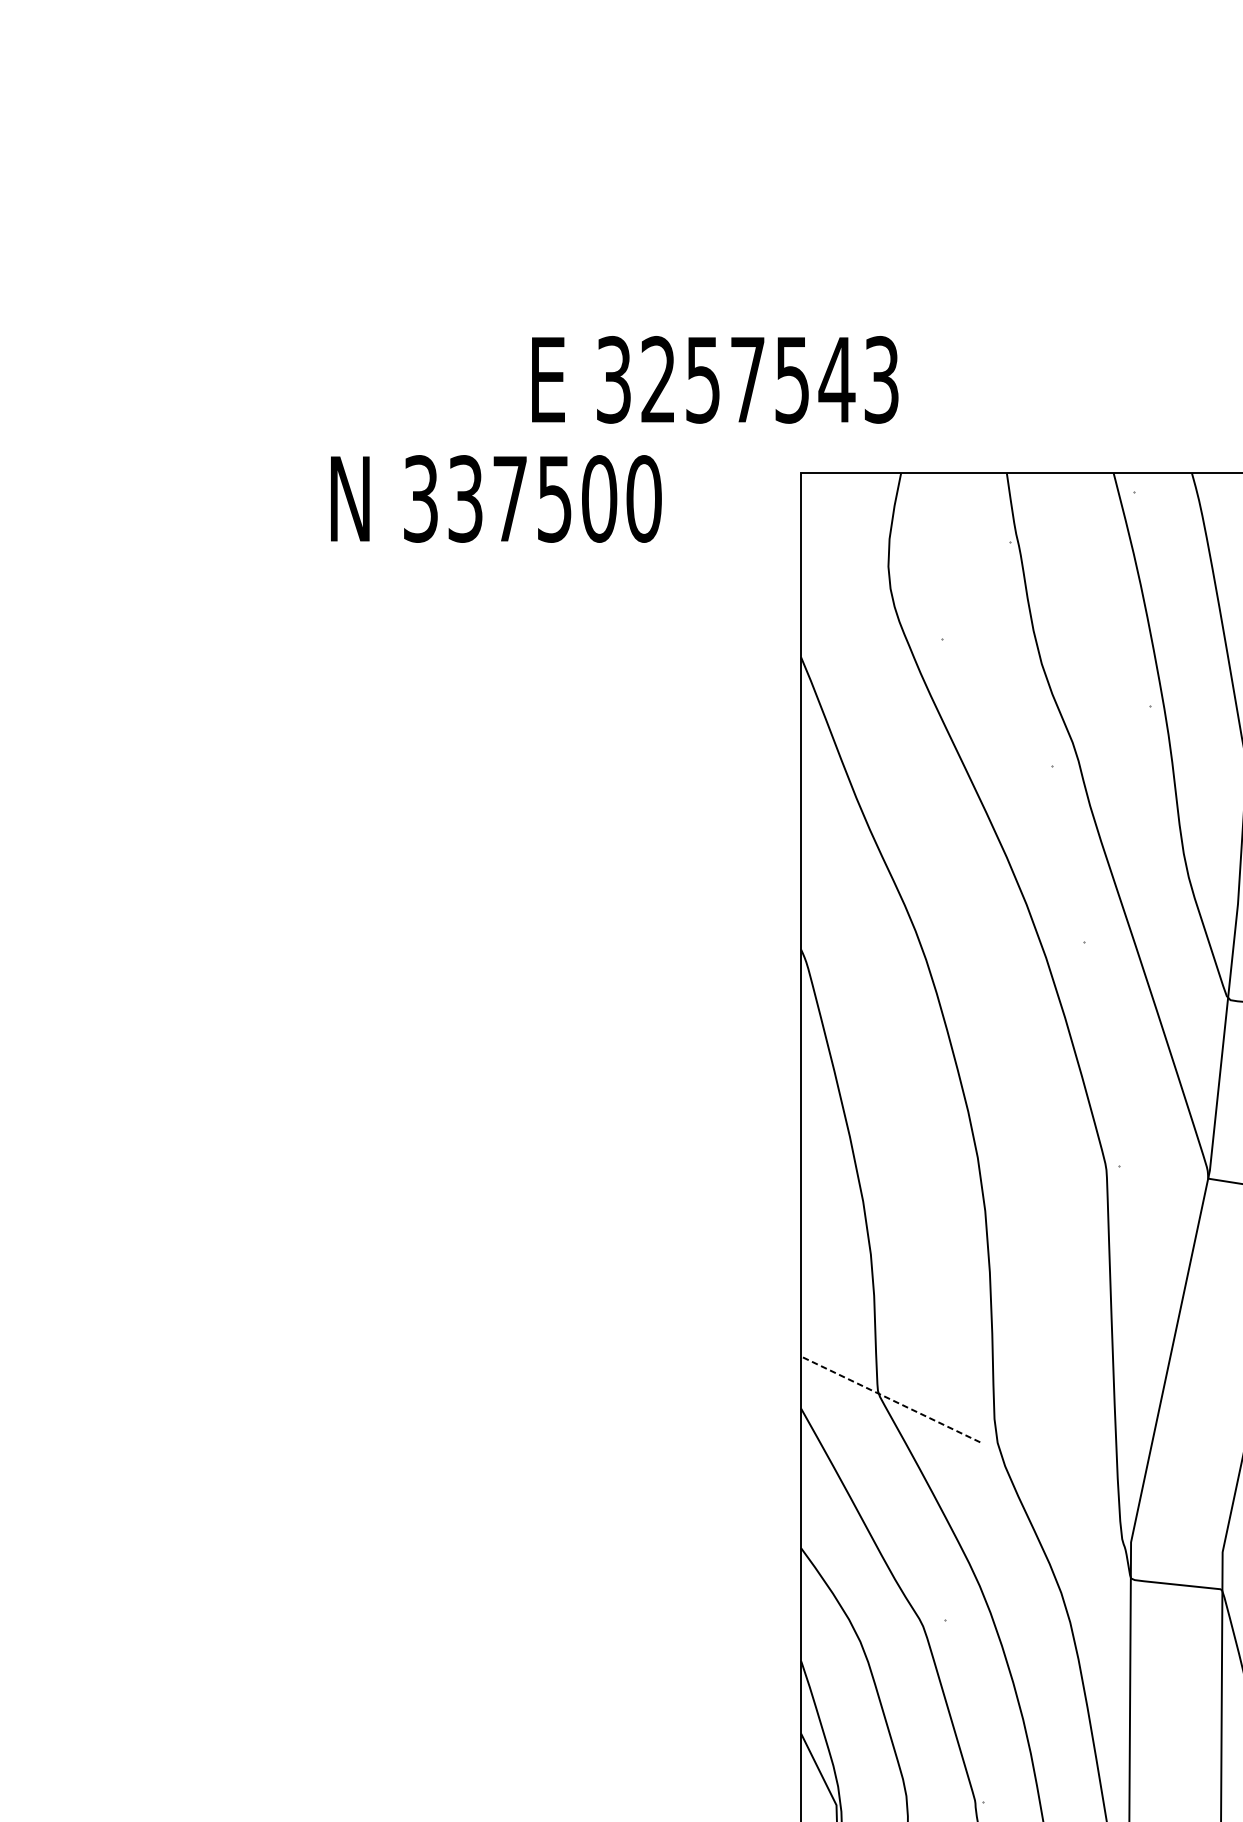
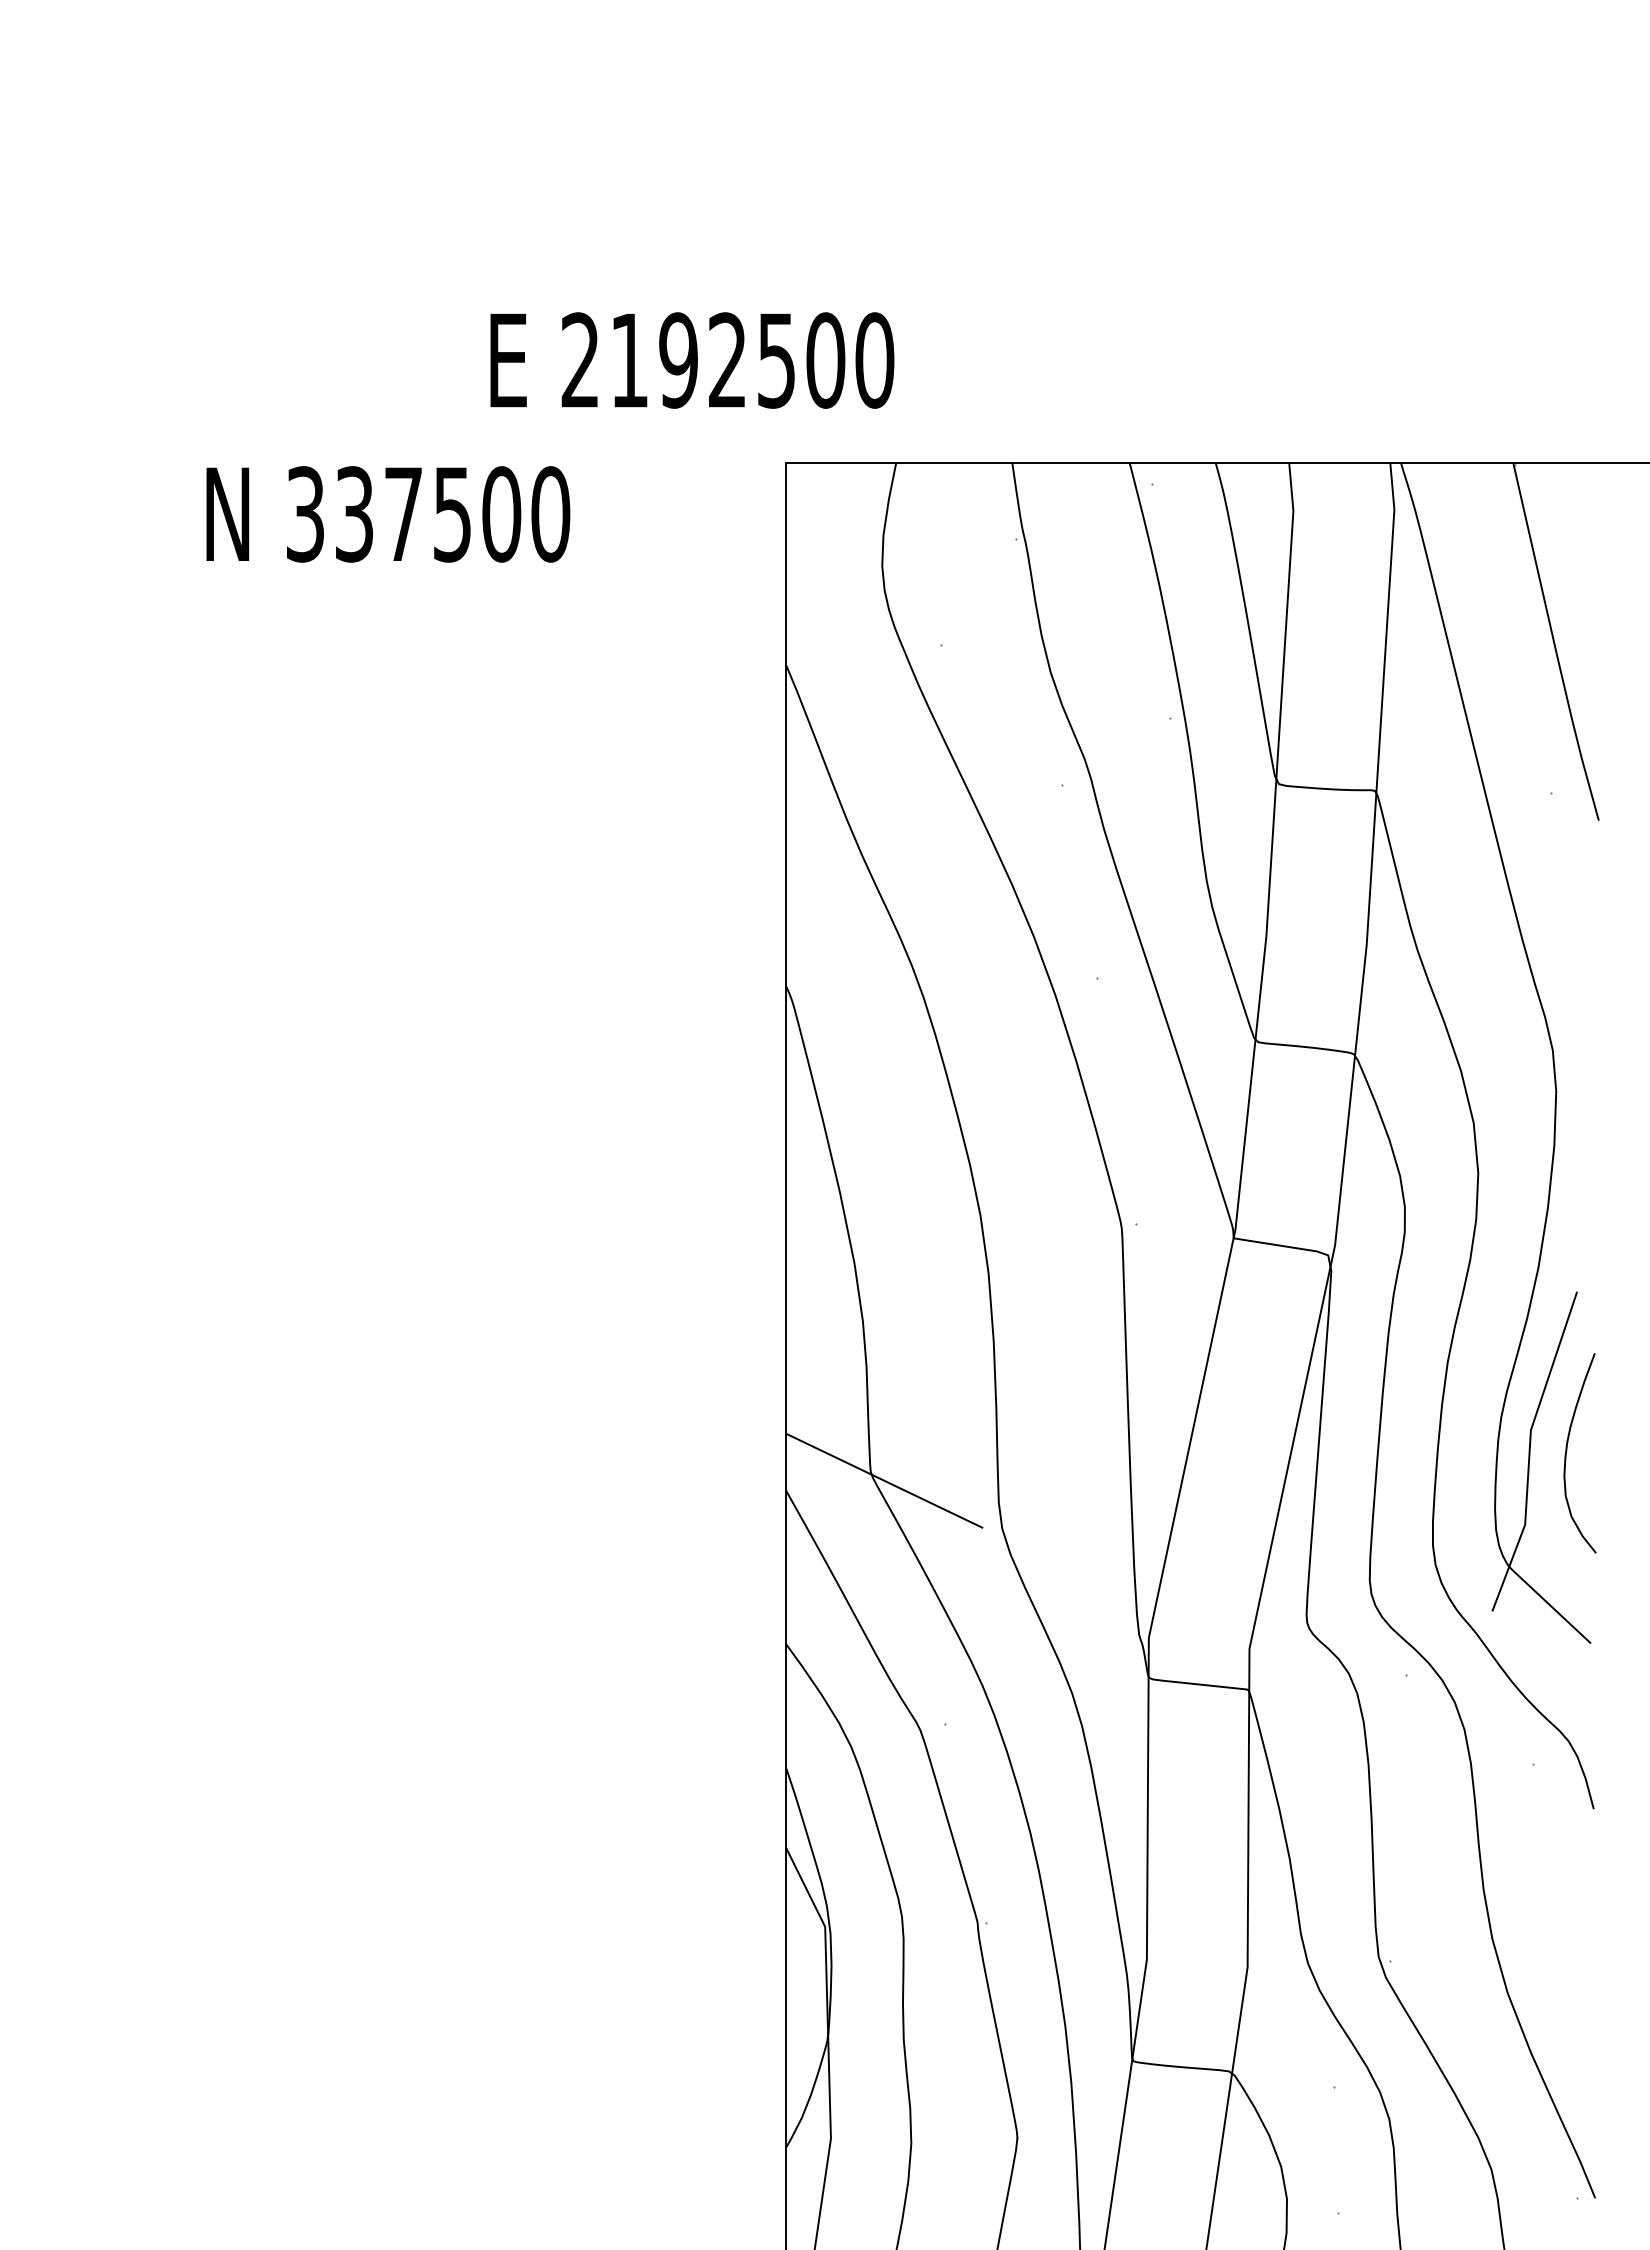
text: (747, 379) -> (727, 360), 3257543 -> 2192500
text: (496, 499) -> (388, 514), moved
line: (890, 1399) -> (884, 1480), dashed -> solid

